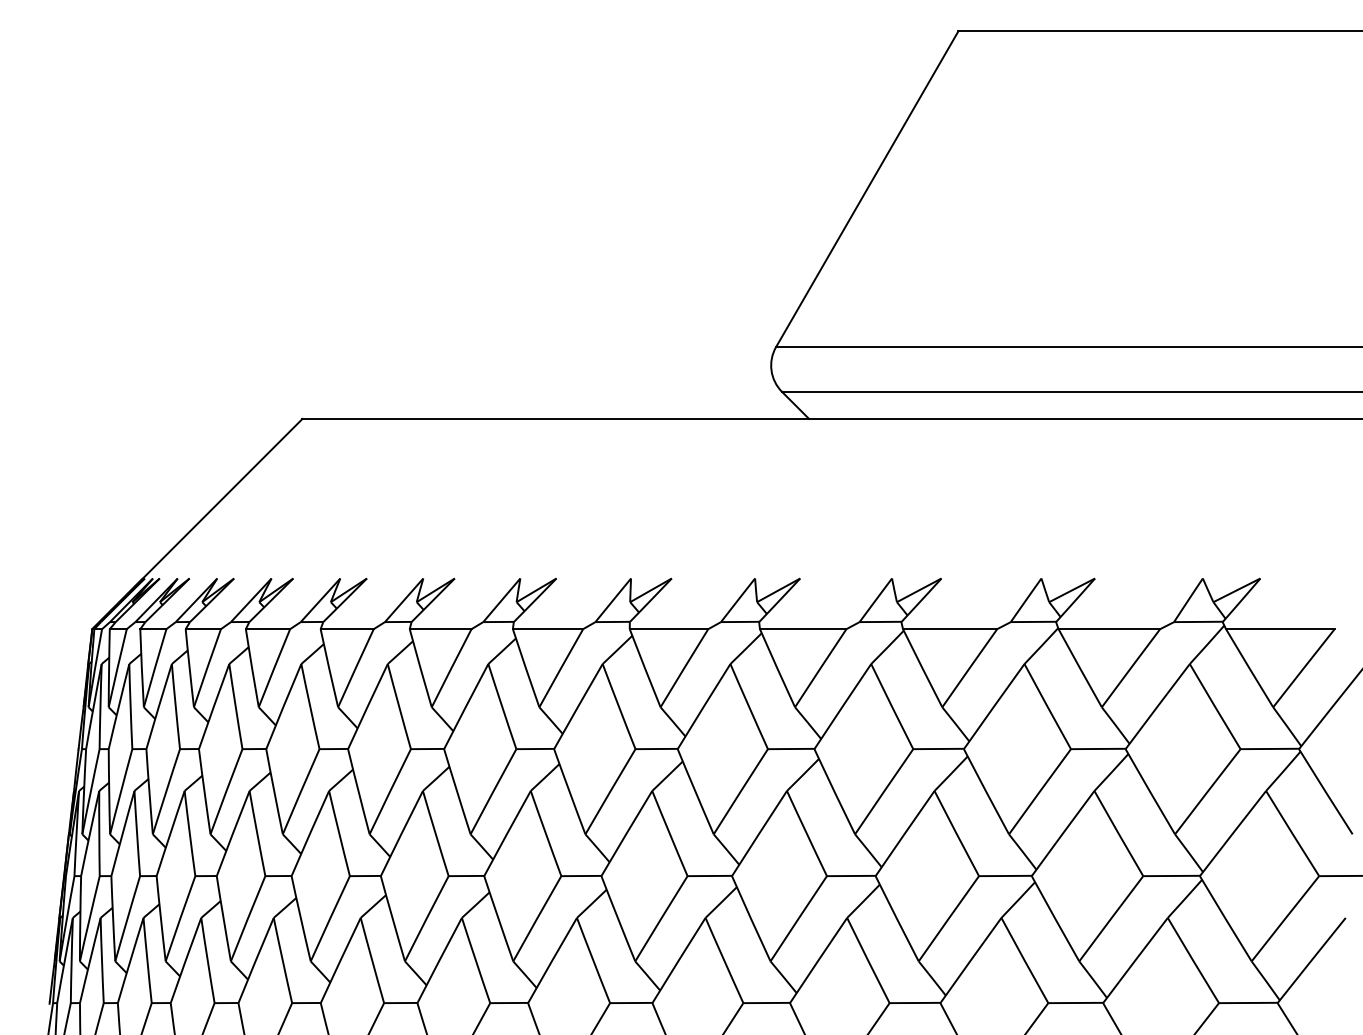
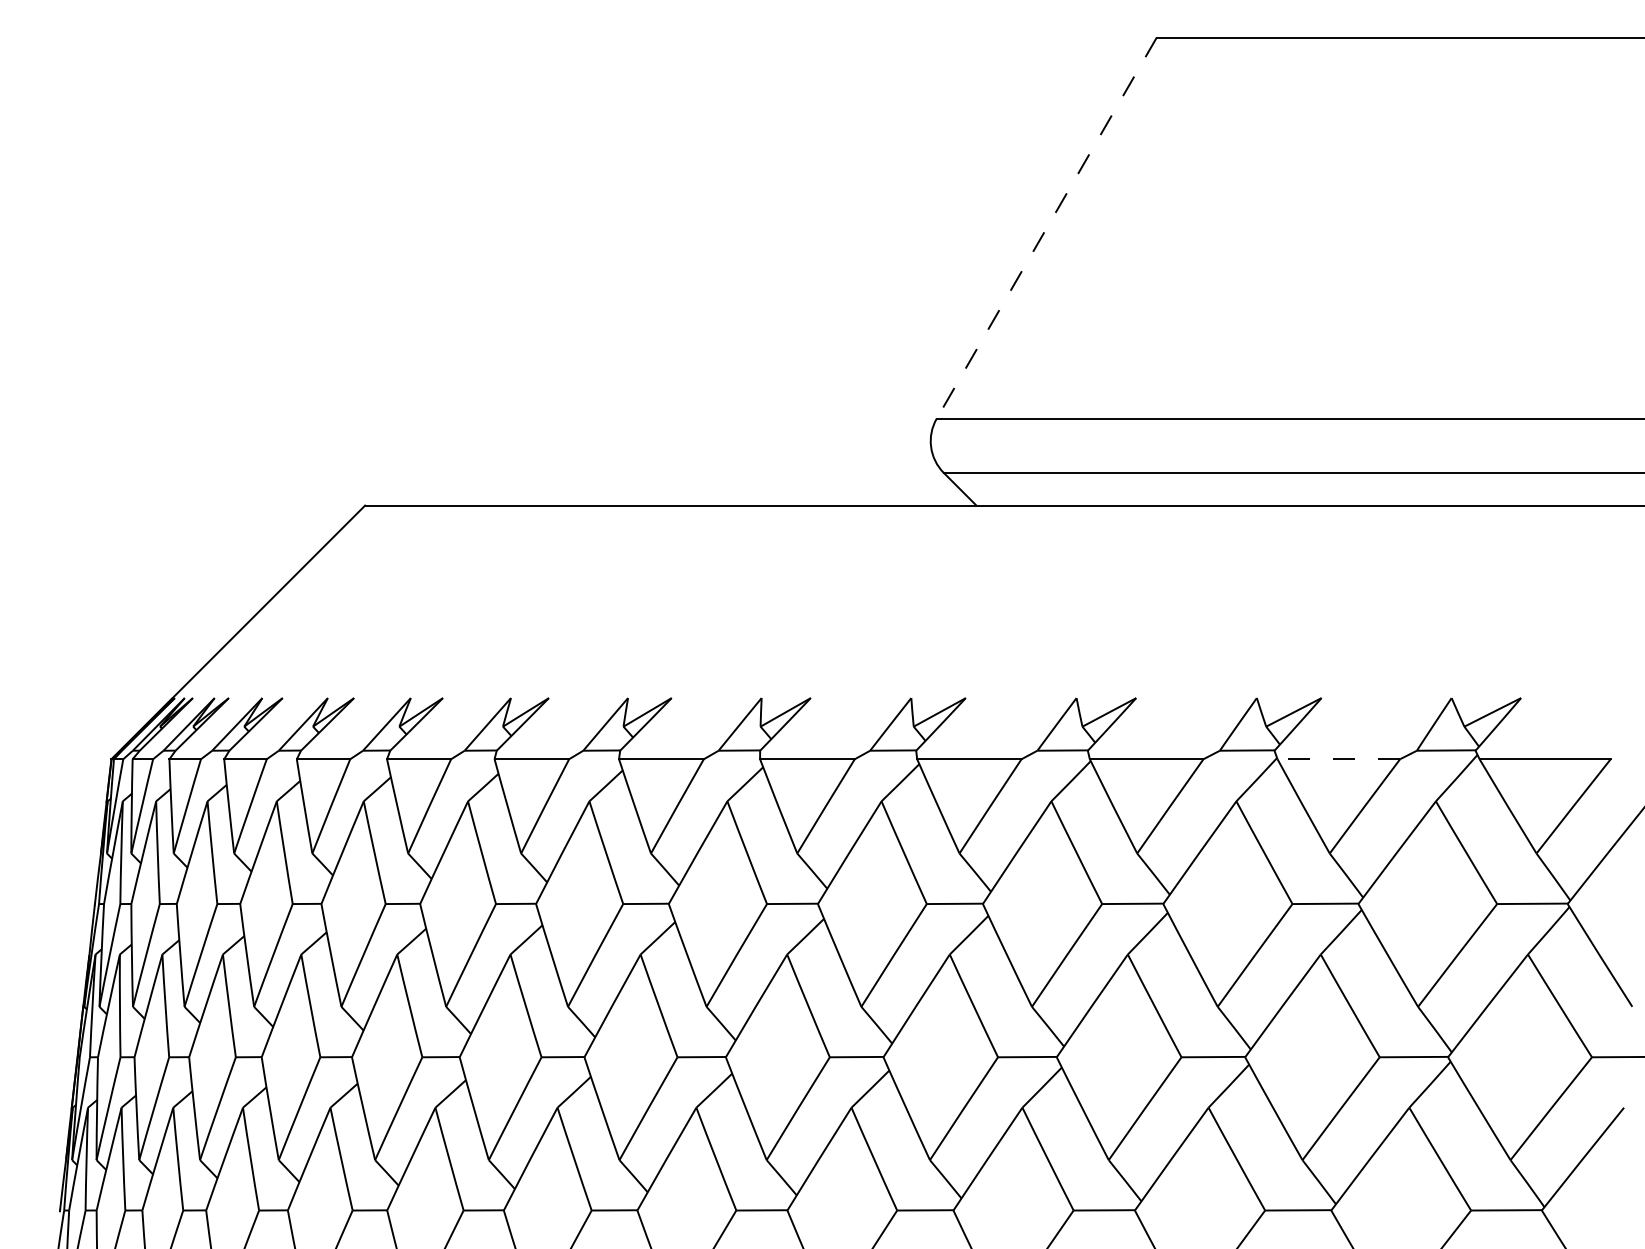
line: (867, 189) -> (1046, 228), solid -> dashed
line: (1109, 629) -> (1338, 759), solid -> dashed

